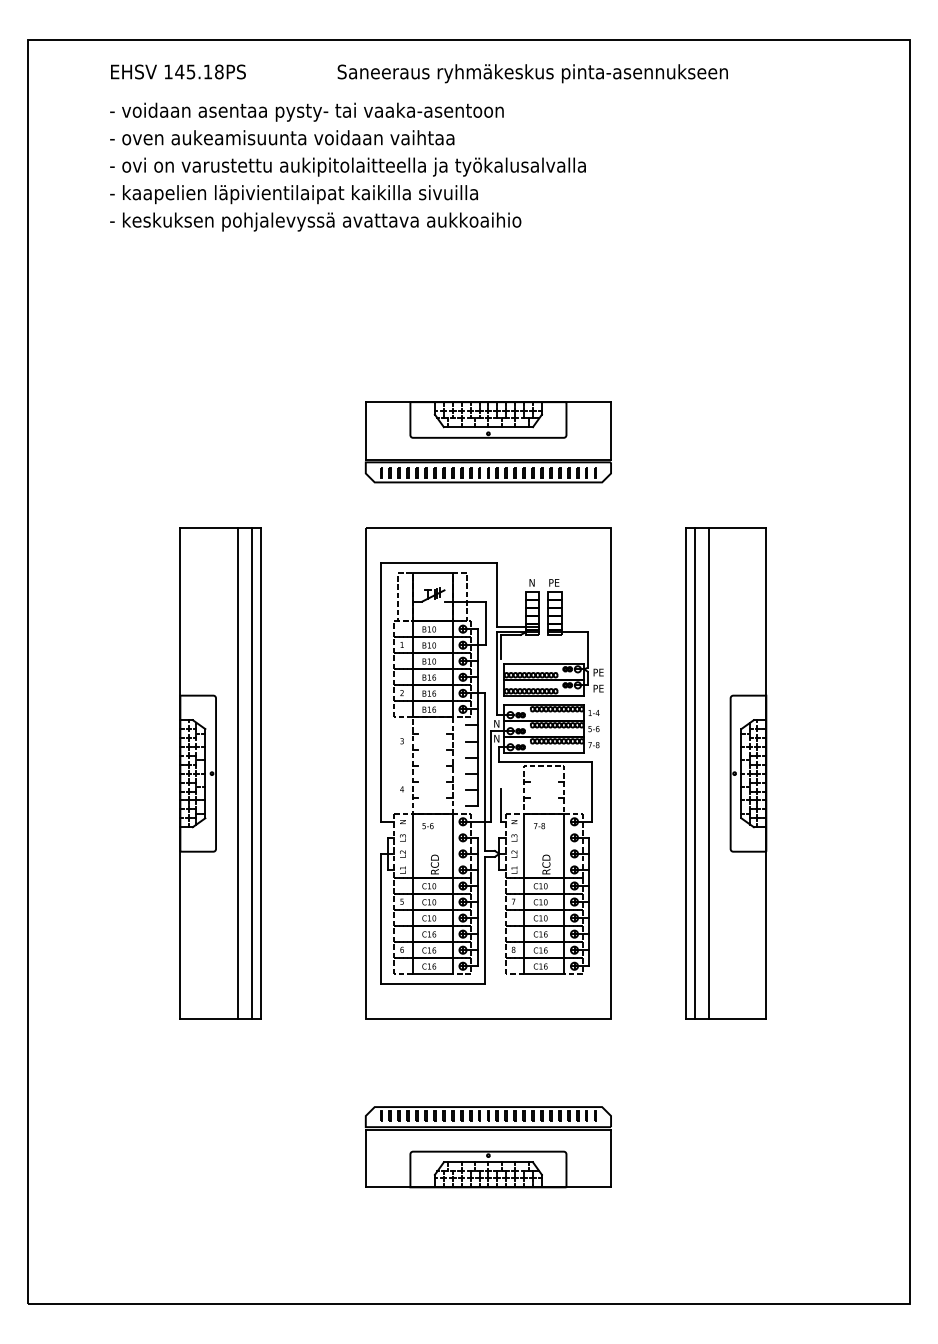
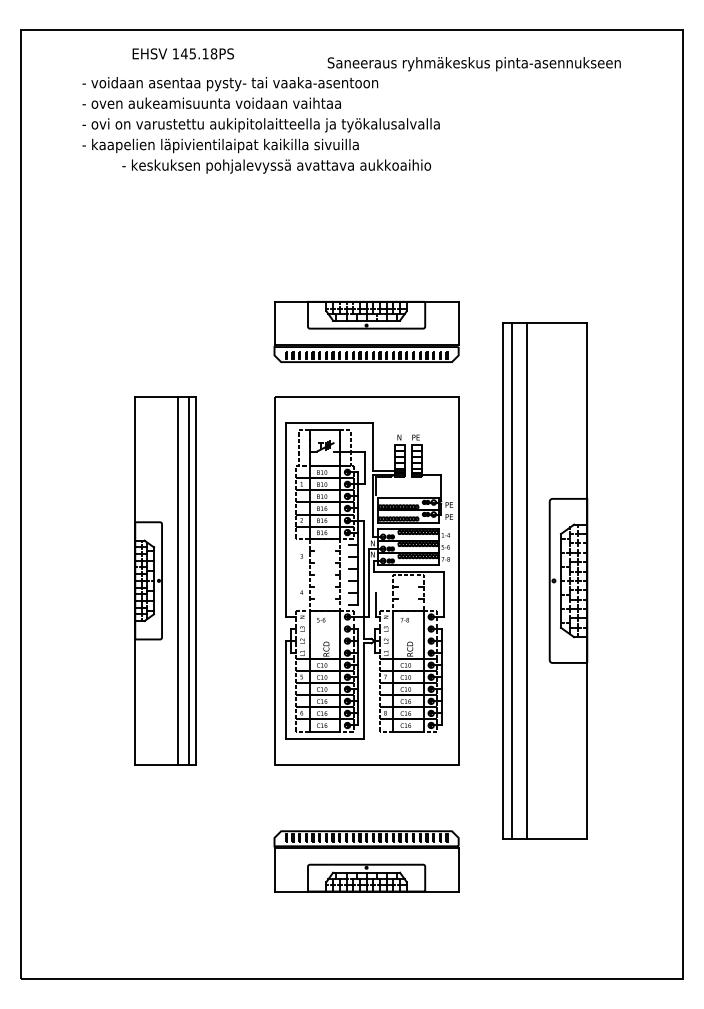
text: (178, 71) -> (183, 53), moved
text: (532, 73) -> (474, 64), moved
text: (315, 221) -> (276, 166), moved
part: (726, 773) -> (545, 580), size x1.4

